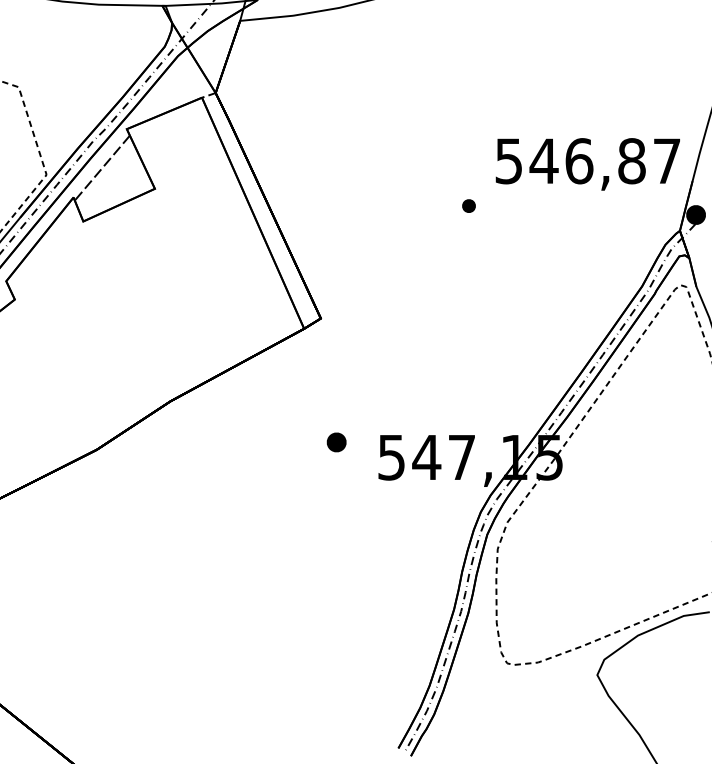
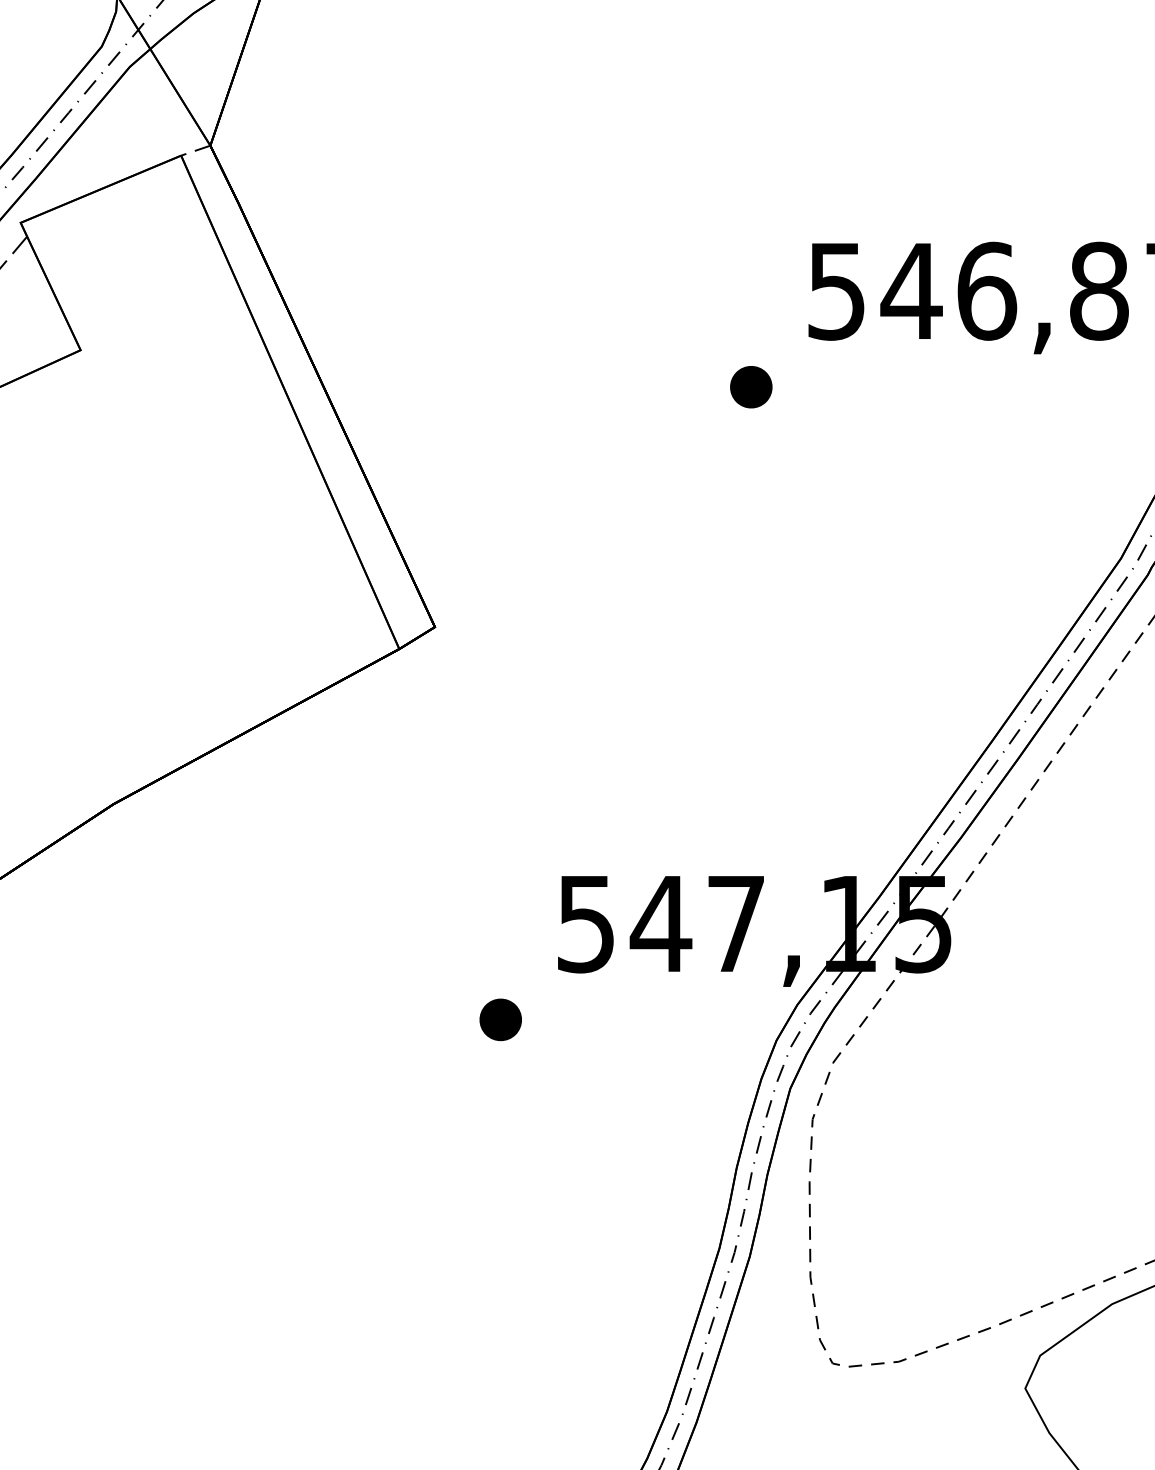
part: (468, 205) -> (750, 385), size x1.43
part: (336, 442) -> (500, 1019), moved

